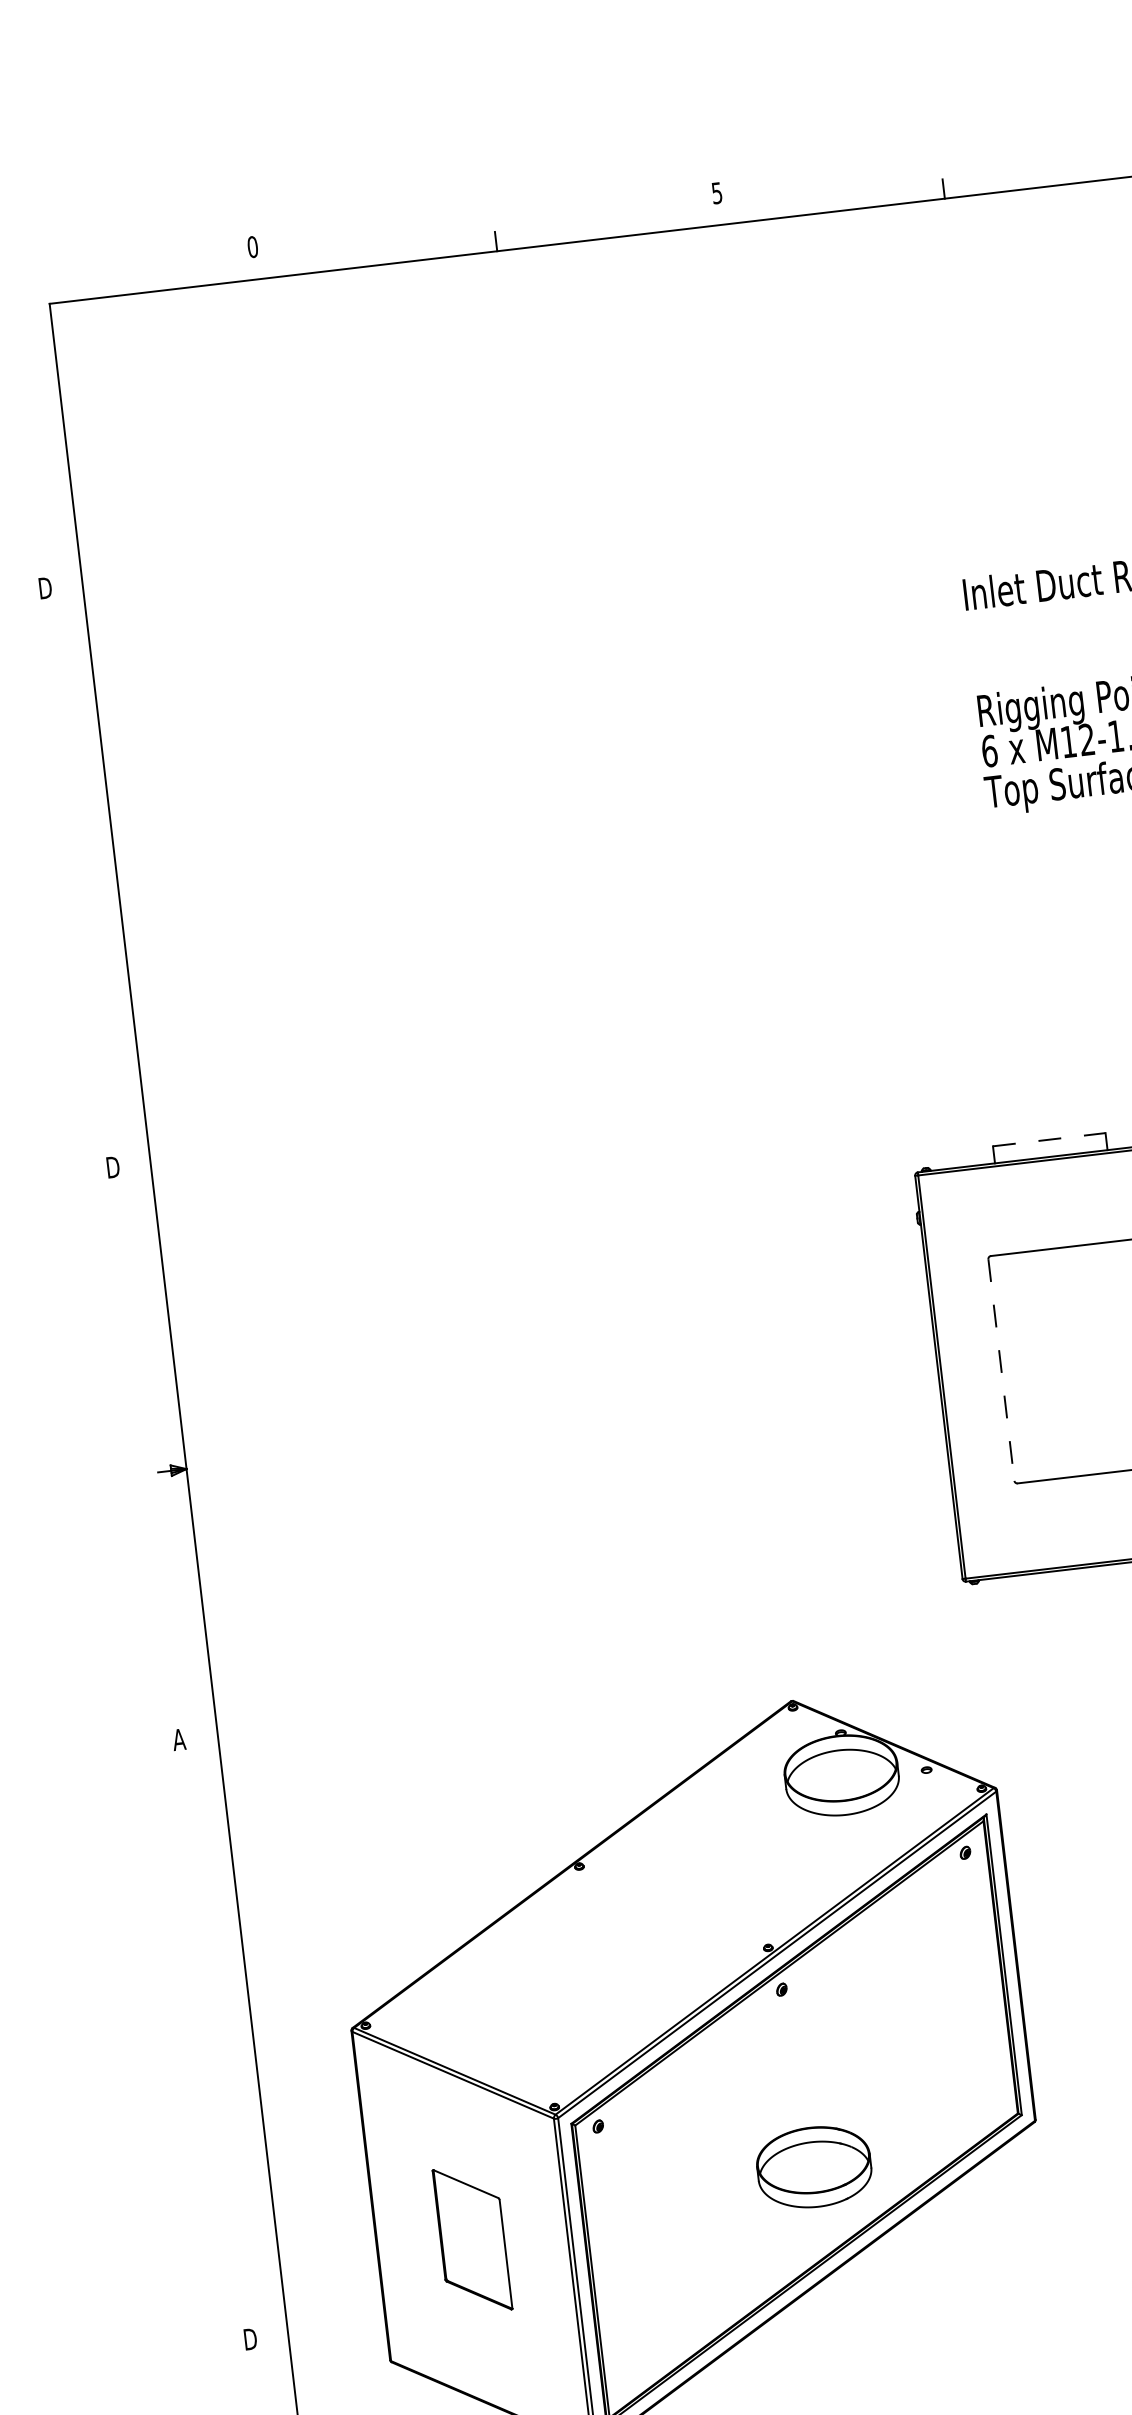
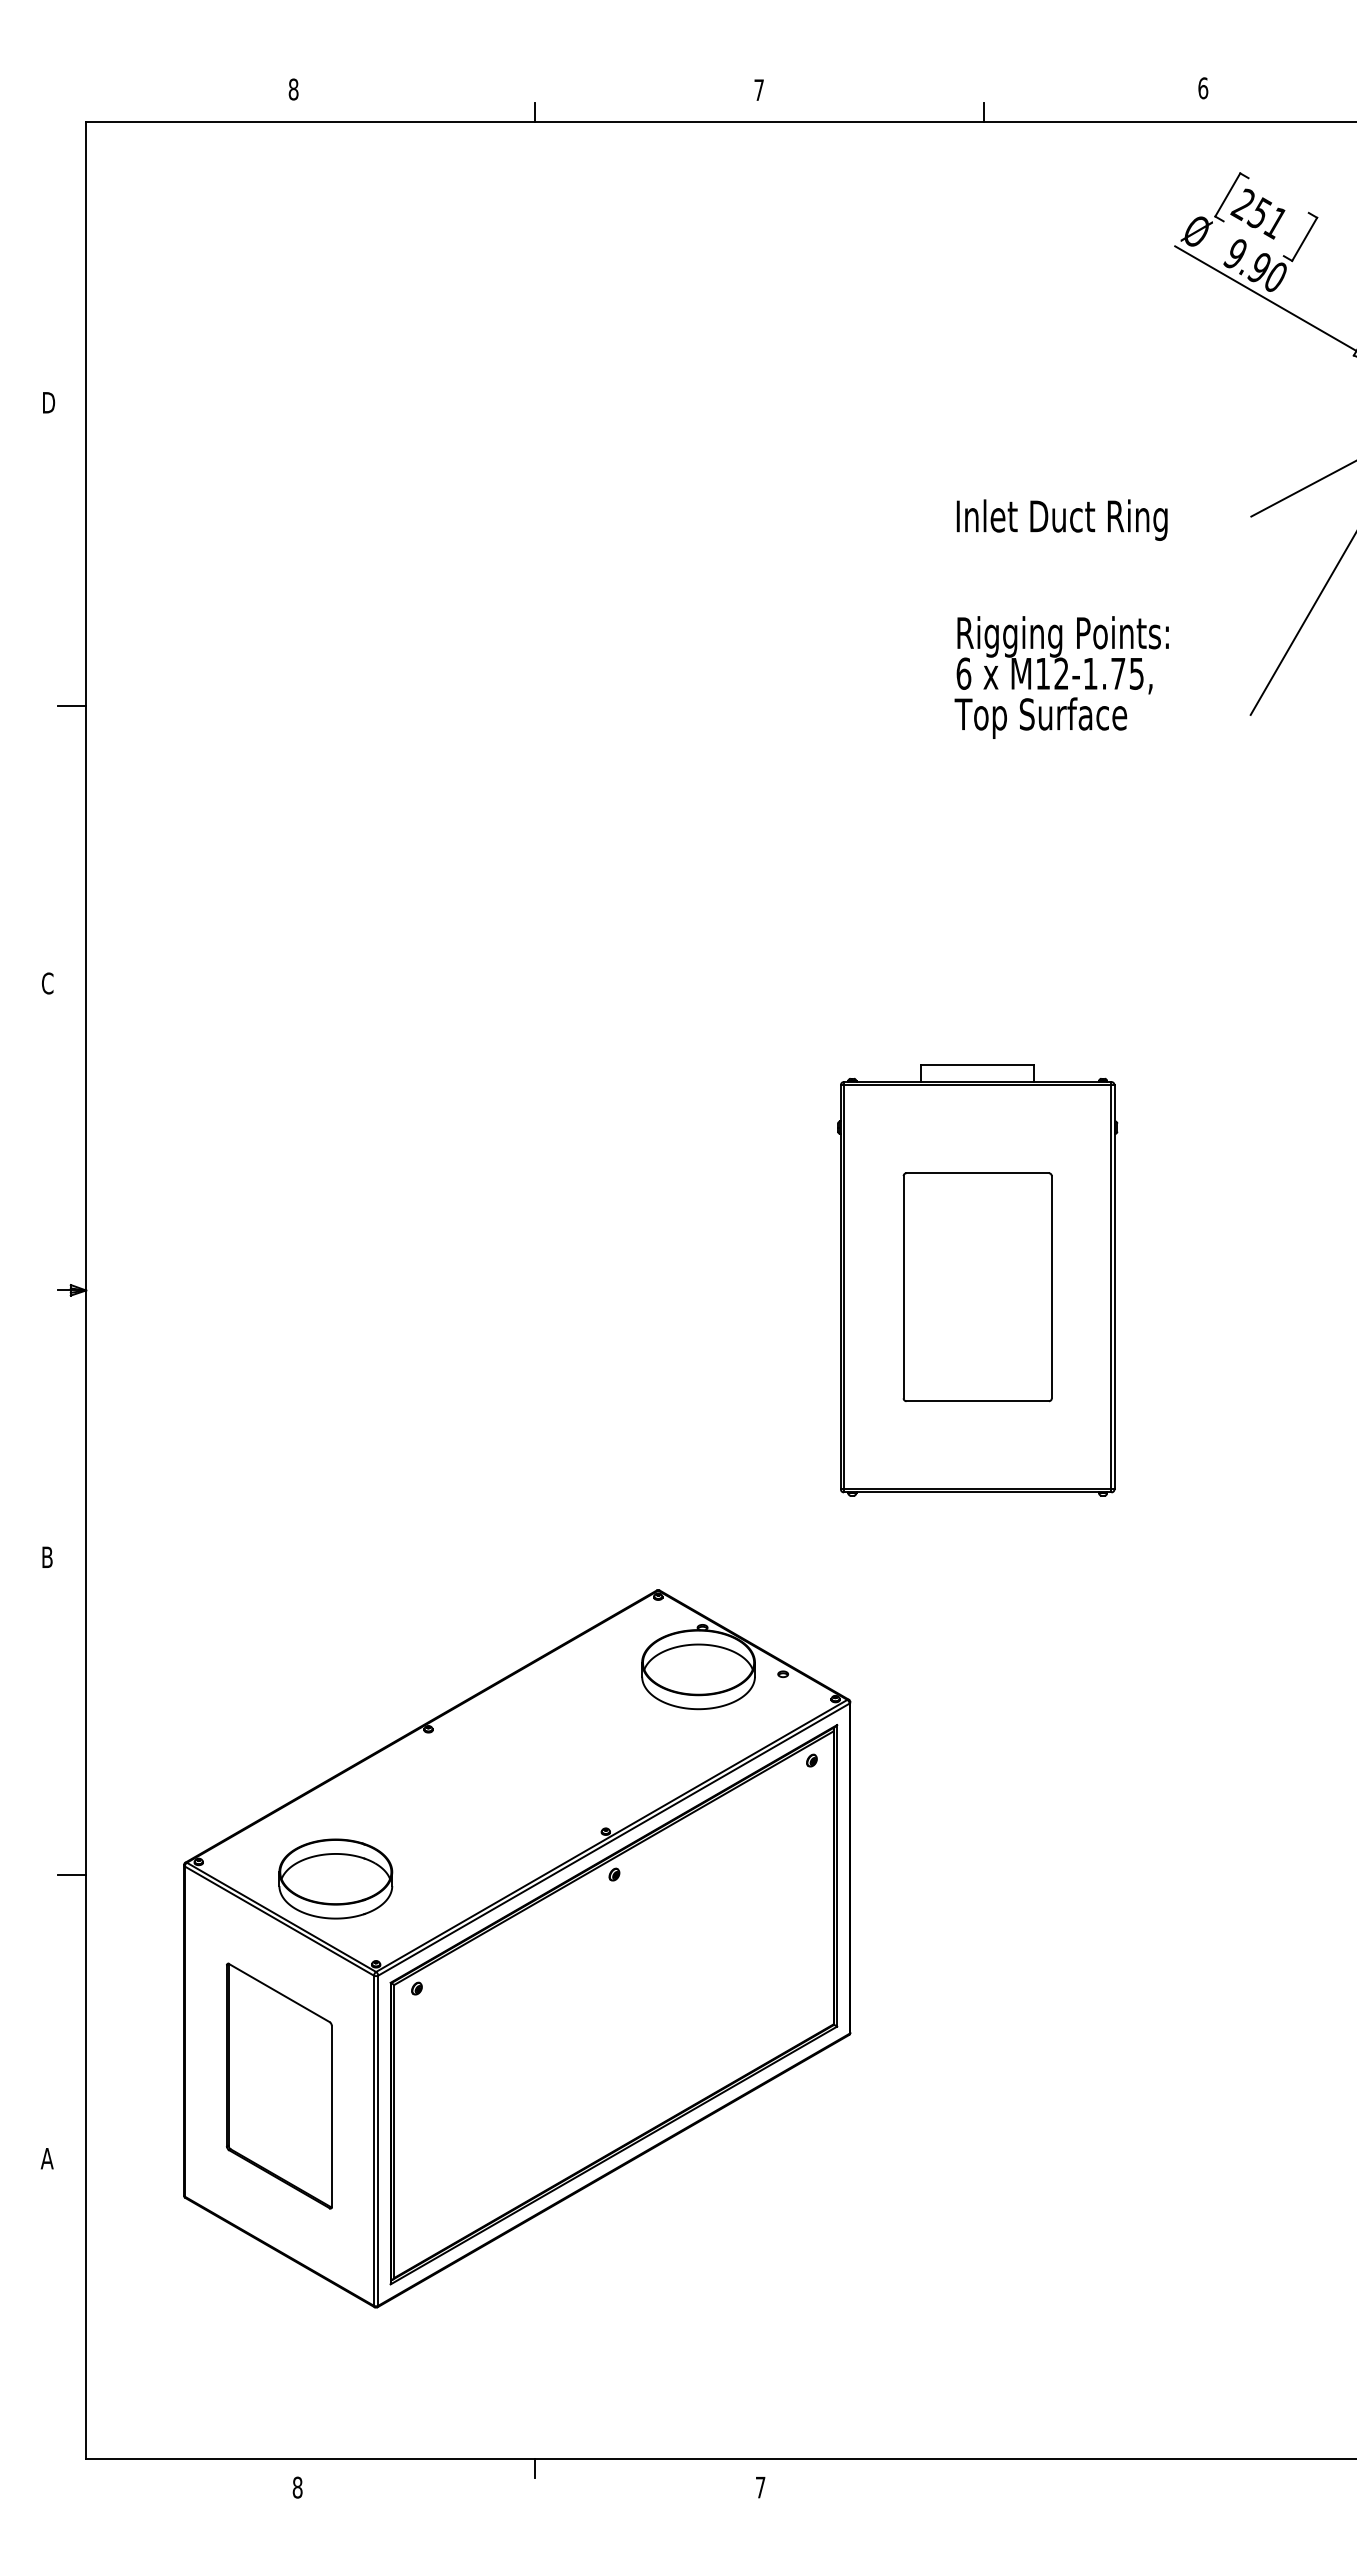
text: (716, 193) -> (758, 90), 5 -> 7
text: (252, 247) -> (293, 89), 0 -> 8
line: (103, 888) -> (71, 706), added
line: (1049, 1139) -> (978, 1064), dashed -> solid
text: (112, 1167) -> (47, 983), D -> C
line: (1001, 1370) -> (903, 1287), dashed -> solid
text: (178, 1738) -> (46, 1556), A -> B
line: (240, 2053) -> (71, 1874), added
part: (813, 2166) -> (335, 1878), moved
part: (472, 2239) -> (279, 2085), size x1.67
text: (249, 2339) -> (47, 2158), D -> A

